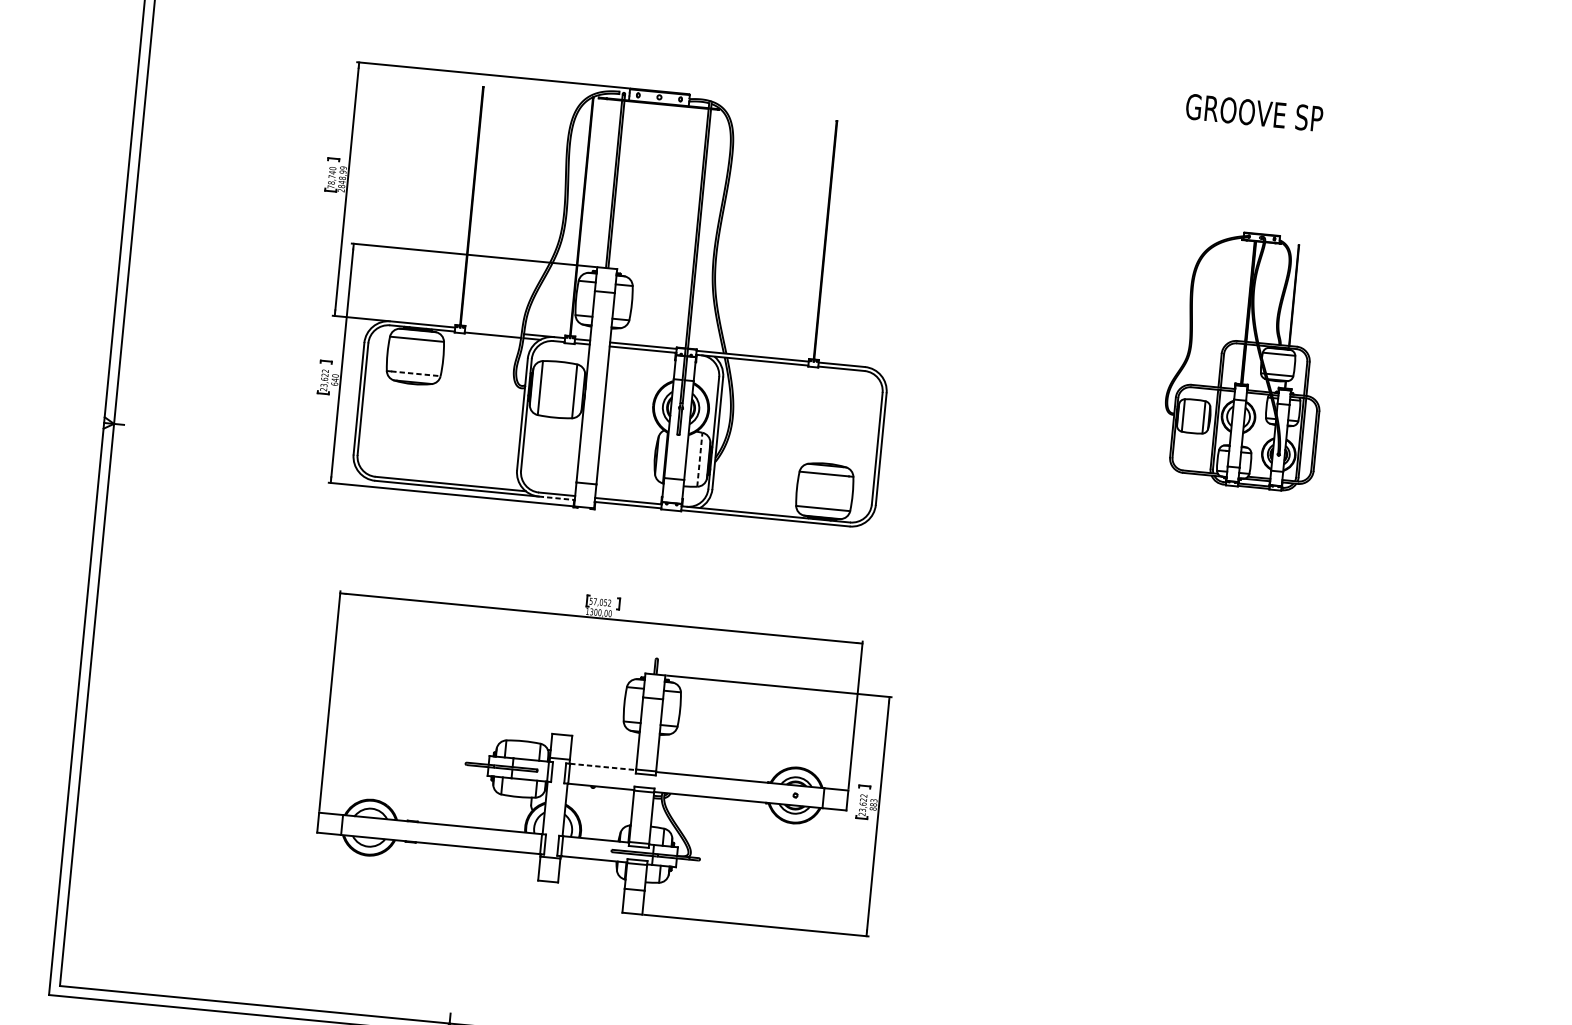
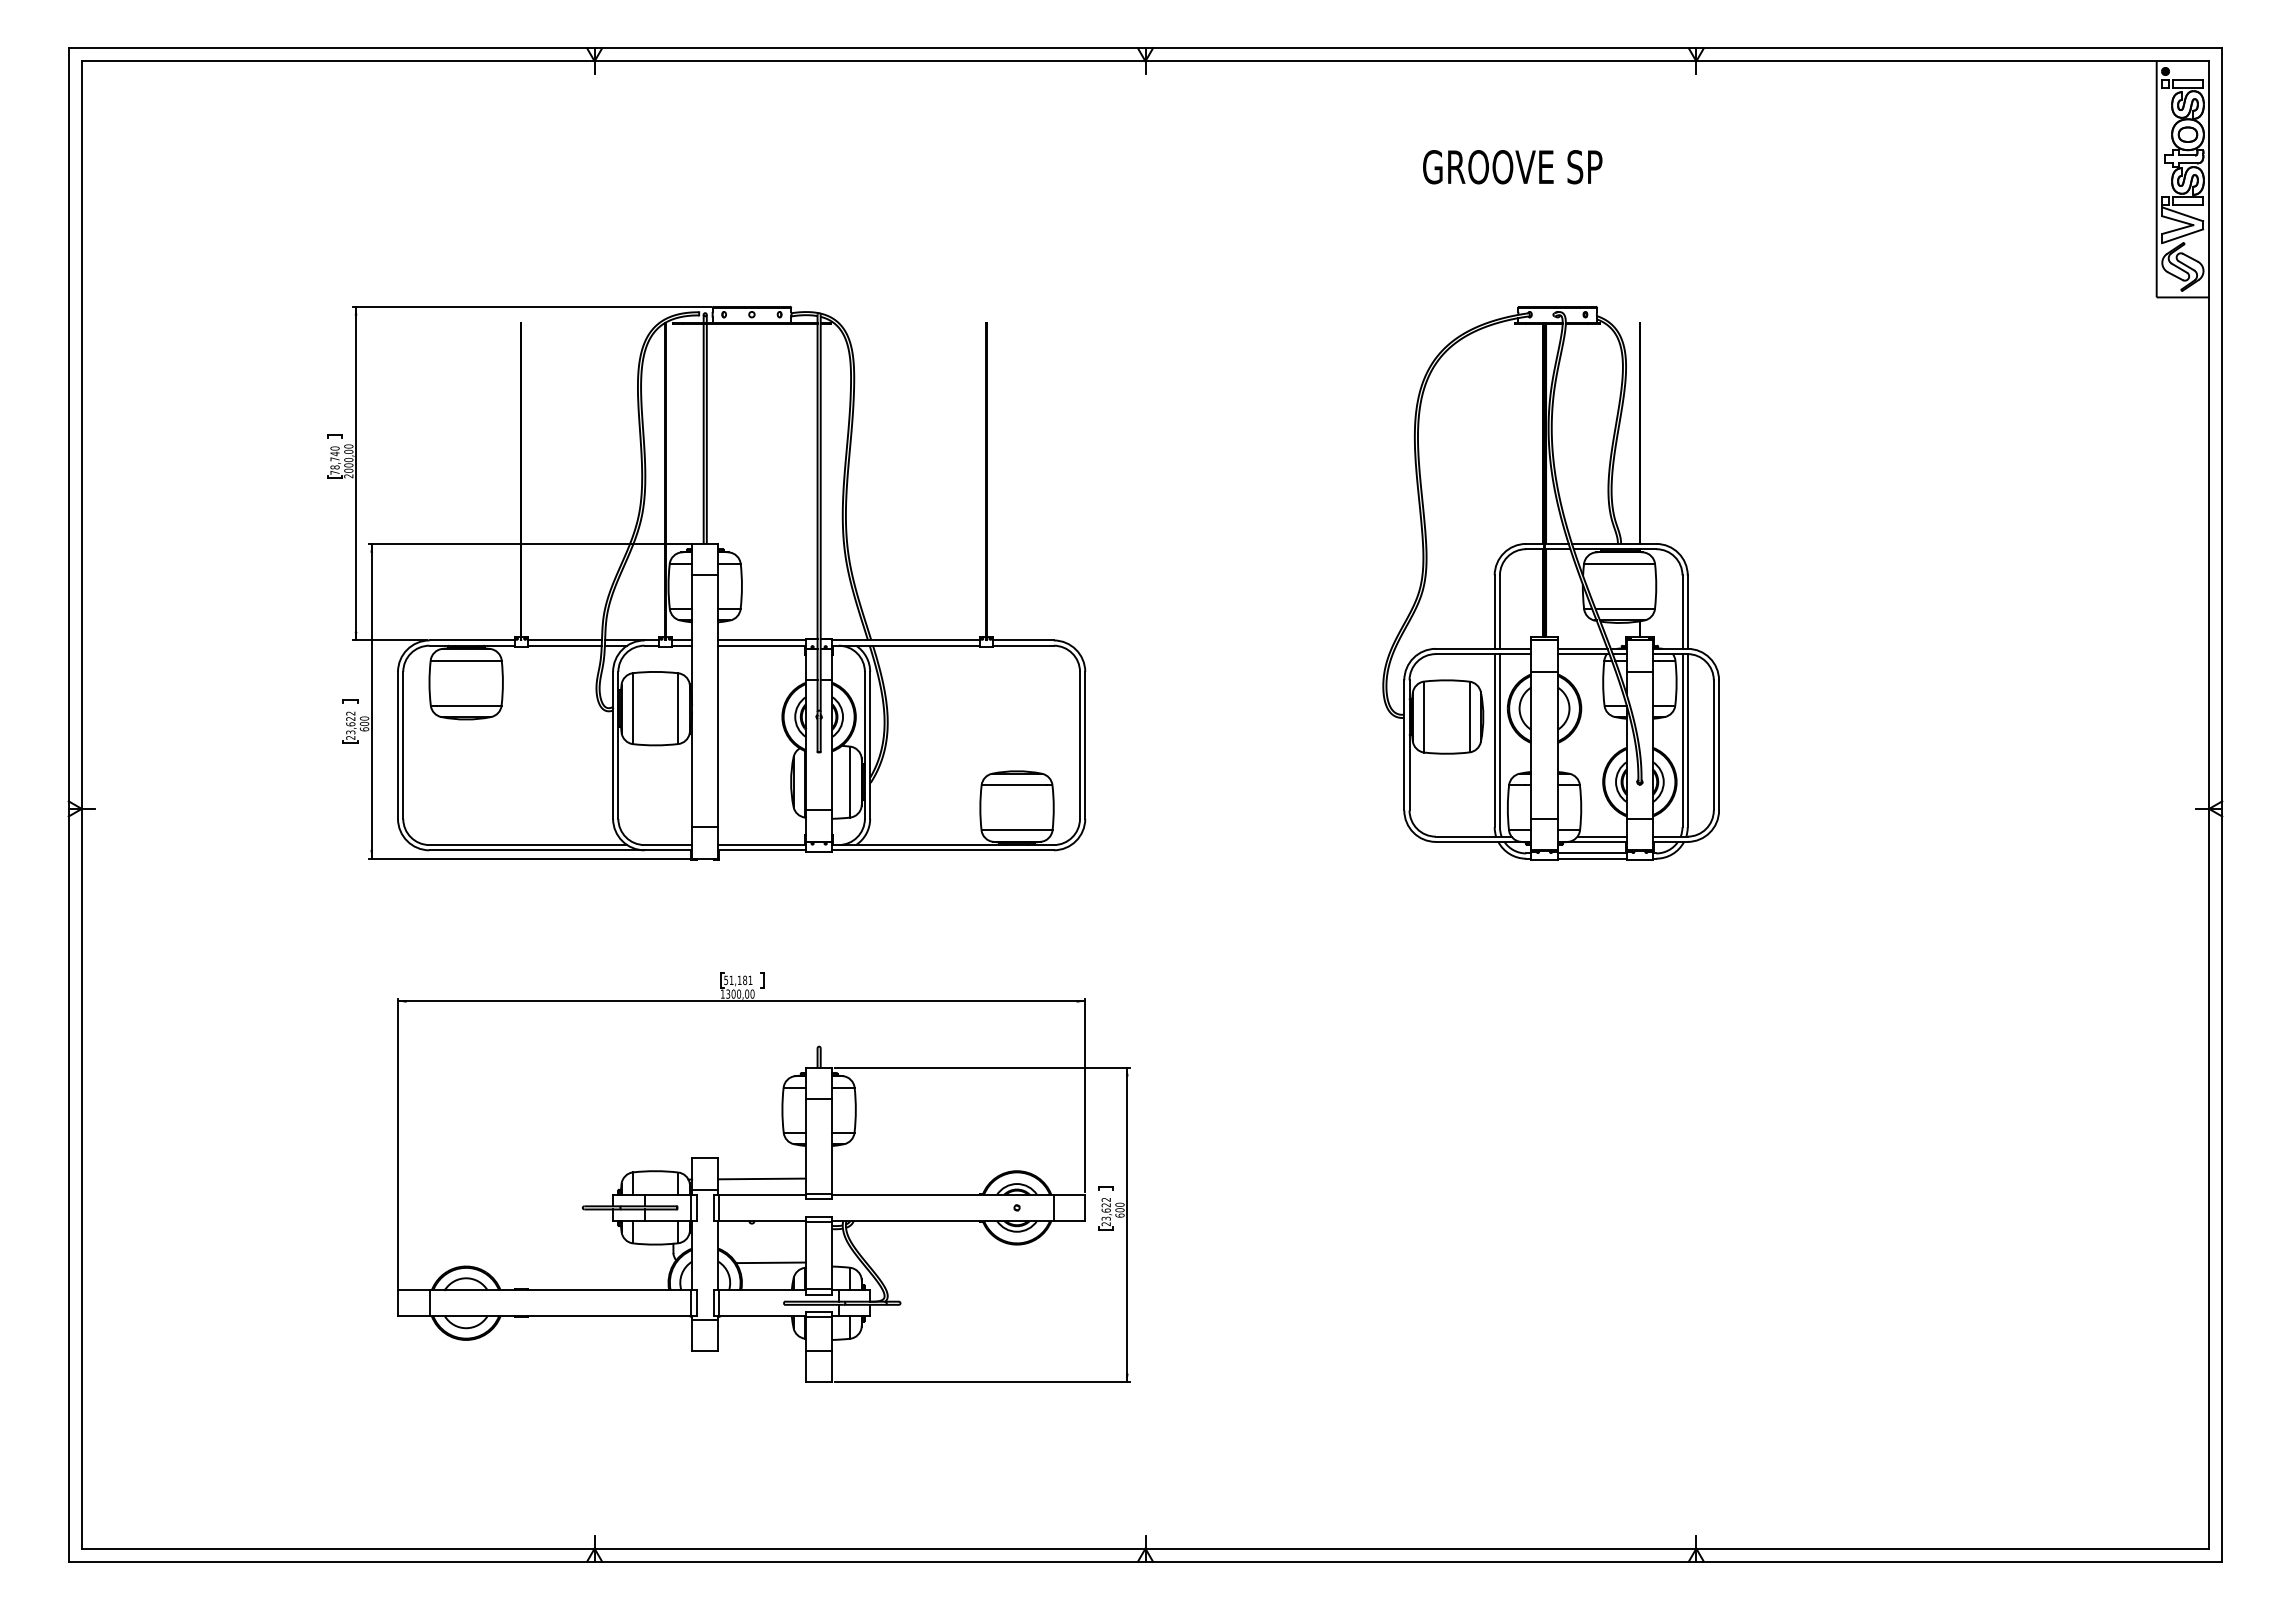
text: (1254, 113) -> (1512, 167), moved
text: (342, 177) -> (348, 458), 2848,99 -> 2000,00
line: (493, 331) -> (564, 640), added
part: (1246, 360) -> (1550, 583), size x1.67
line: (416, 373) -> (469, 705), dashed -> solid
text: (335, 379) -> (364, 723), 640 -> 600
line: (700, 460) -> (850, 782), dashed -> solid
line: (556, 498) -> (668, 850), dashed -> solid
text: (602, 602) -> (740, 980), 57,052 -> 51,181
line: (604, 754) -> (762, 1178), added
line: (603, 766) -> (763, 1194), dashed -> solid
text: (873, 804) -> (1119, 1209), 883 -> 600
line: (604, 819) -> (771, 1262), added

